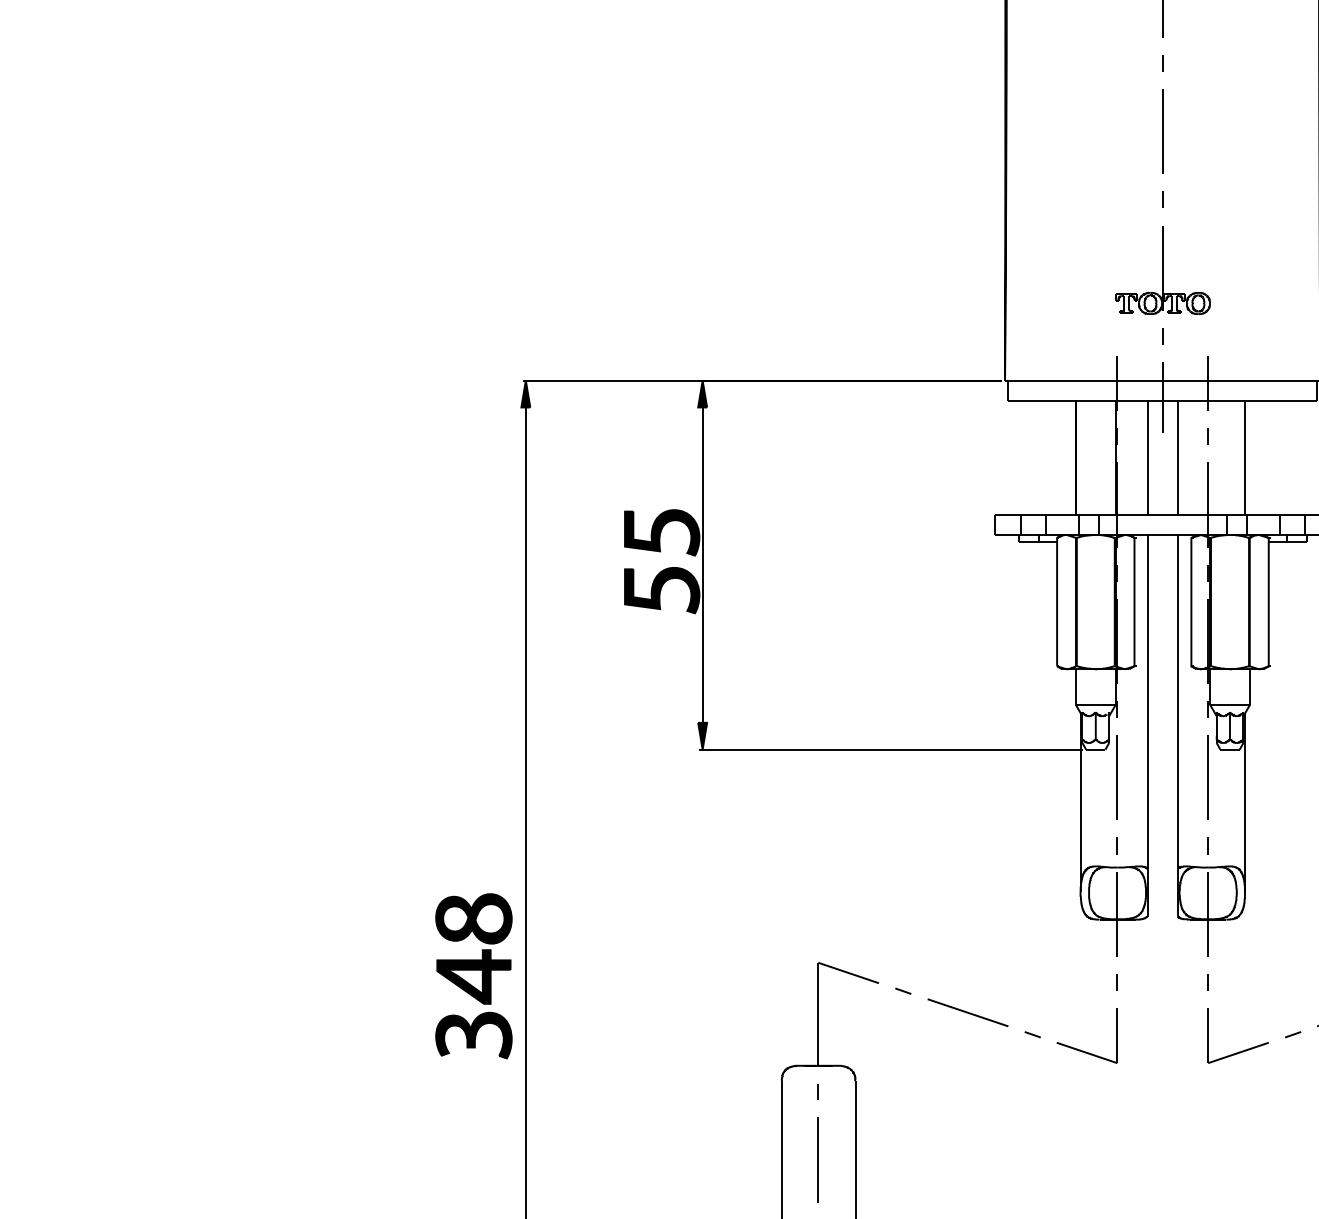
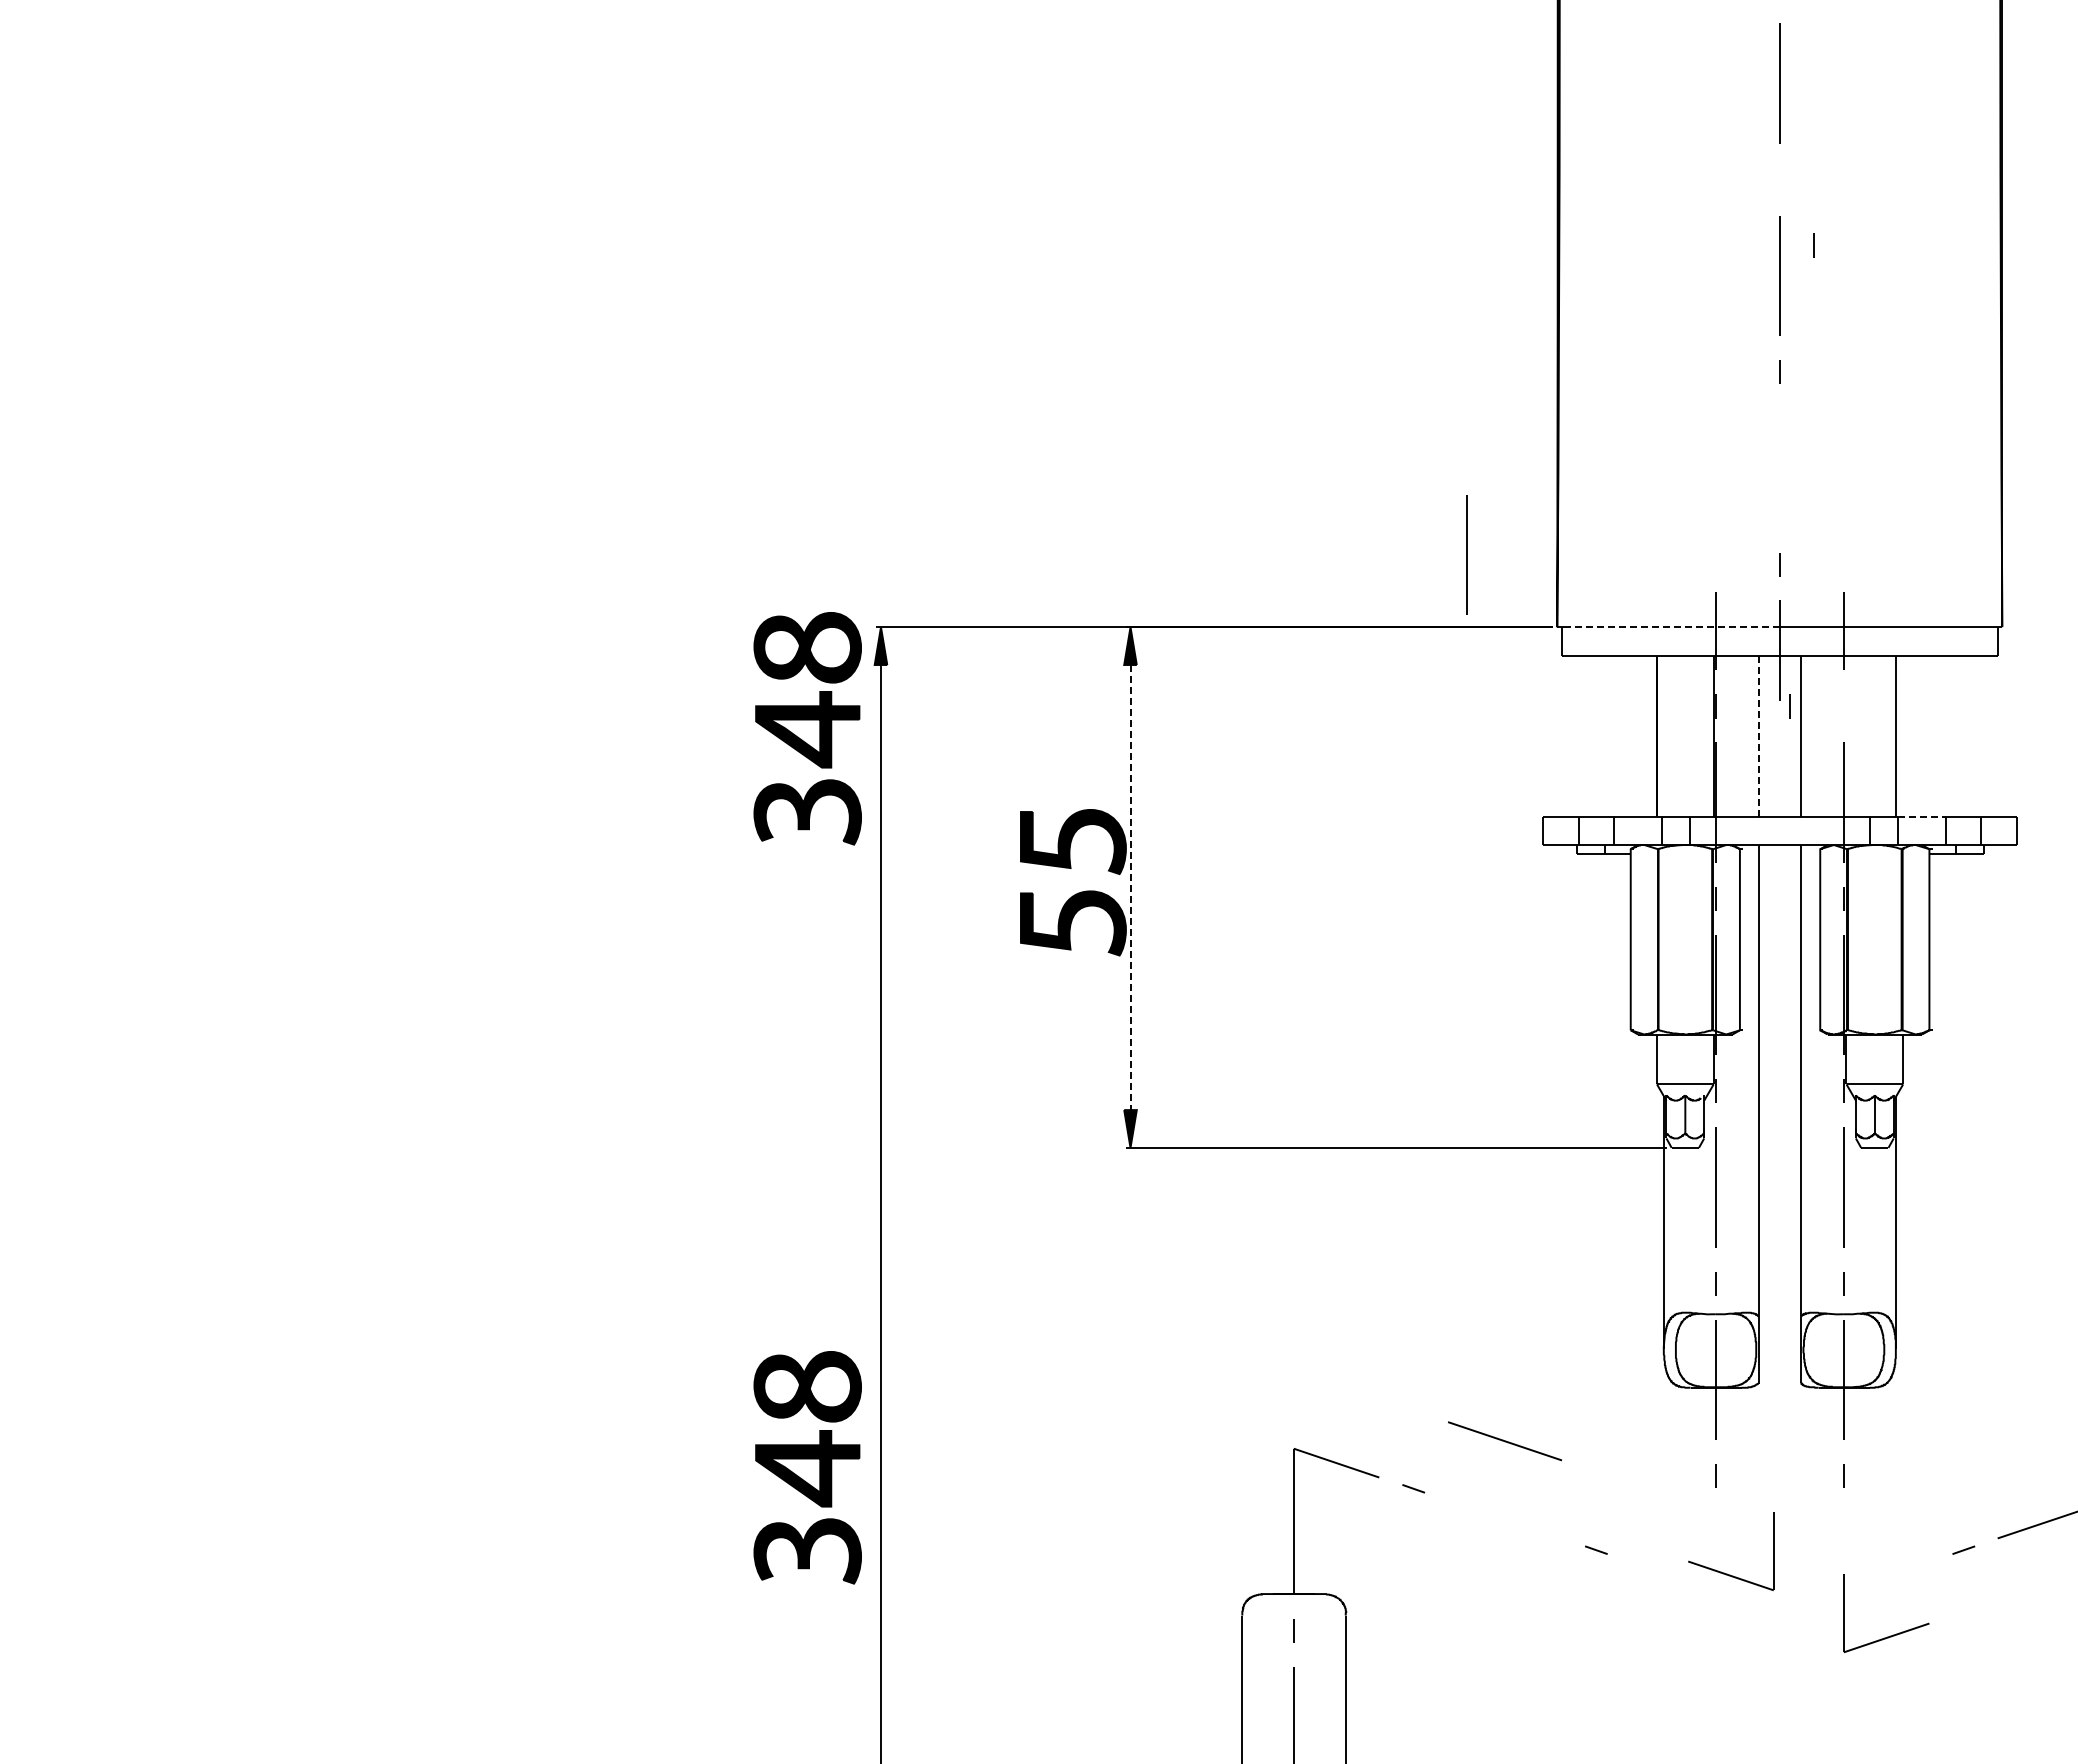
line: (1162, 63) -> (1813, 245), moved
part: (1163, 270) -> (1780, 471), removed
line: (940, 329) -> (1466, 554), added
line: (1088, 380) -> (1674, 627), solid -> dashed
line: (1207, 436) -> (1789, 706), moved
part: (473, 452) -> (807, 728), added
line: (1147, 458) -> (1758, 736), solid -> dashed
line: (1263, 514) -> (1922, 816), solid -> dashed
line: (702, 565) -> (1130, 887), solid -> dashed
line: (968, 1012) -> (1505, 1441), moved
part: (1082, 1050) -> (1724, 1572), moved
part: (1243, 1050) -> (1893, 1634), moved

